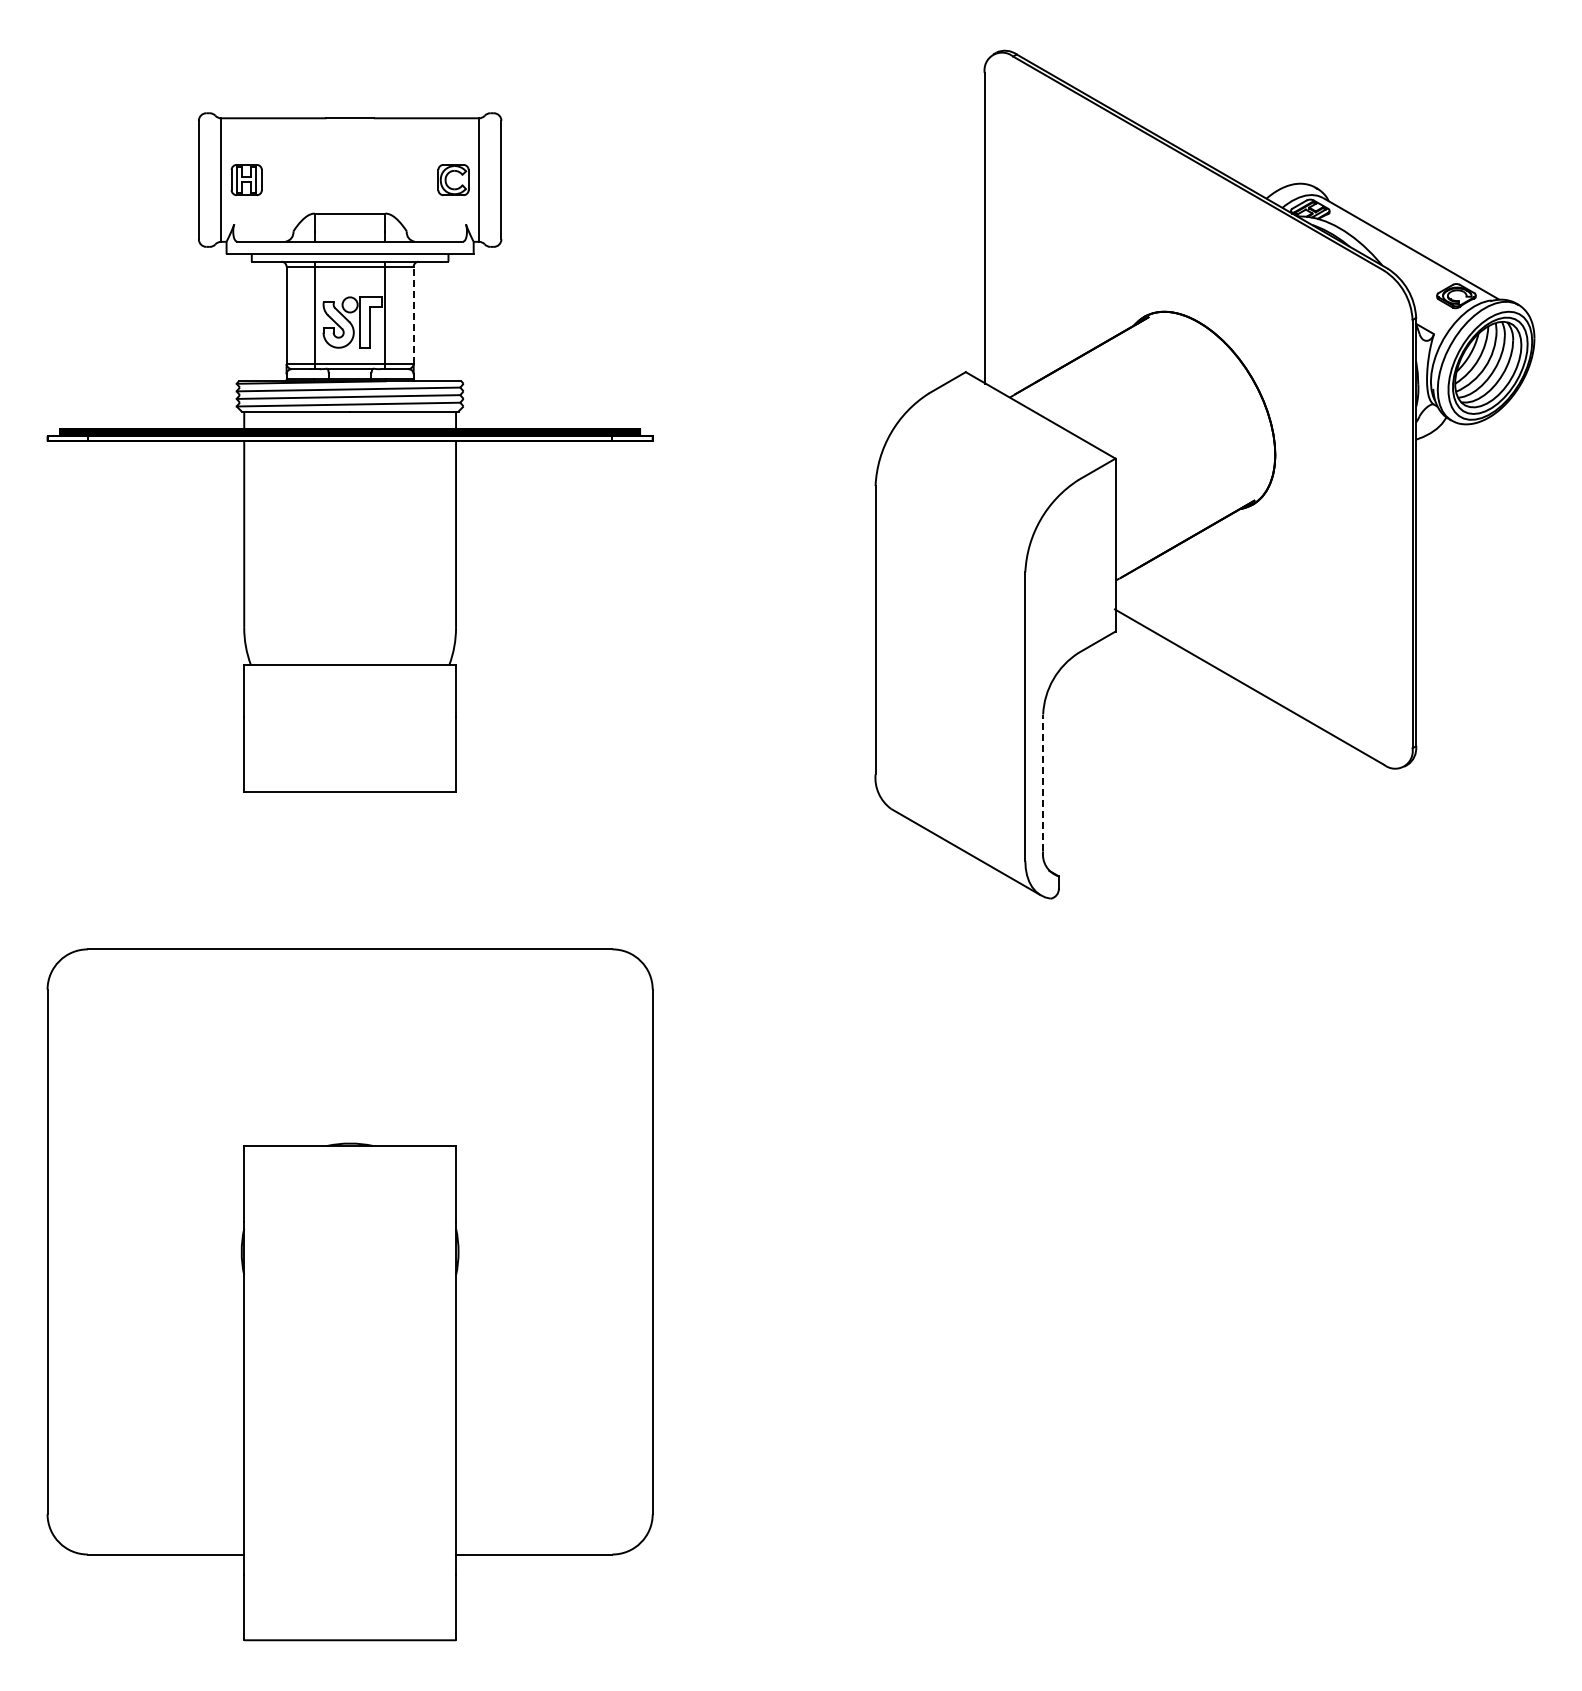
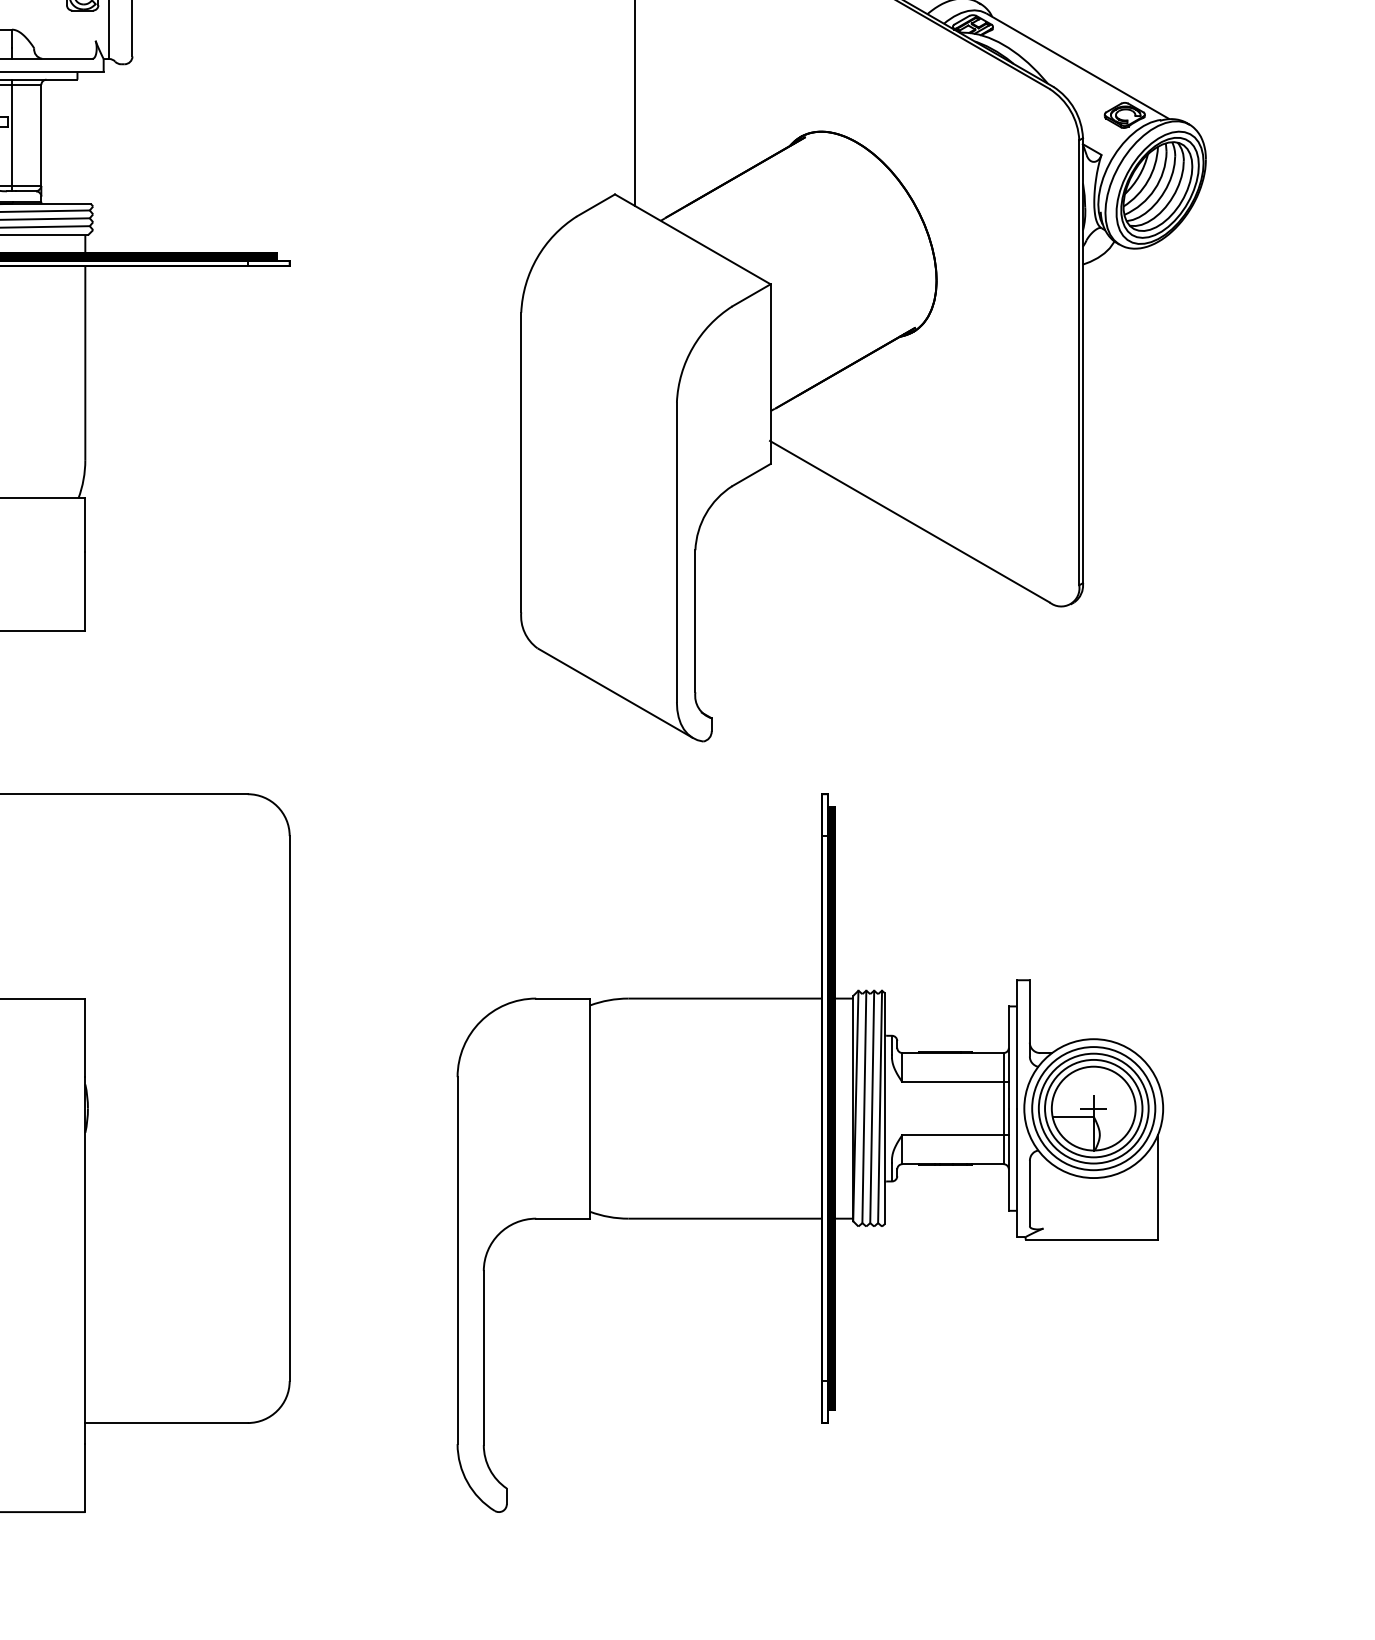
line: (413, 315) -> (41, 135), dashed -> solid
line: (1043, 782) -> (695, 620), dashed -> solid
part: (1153, 1294) -> (810, 1152), added

